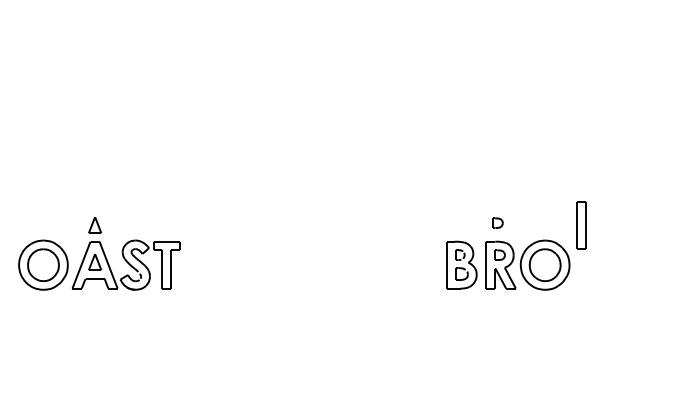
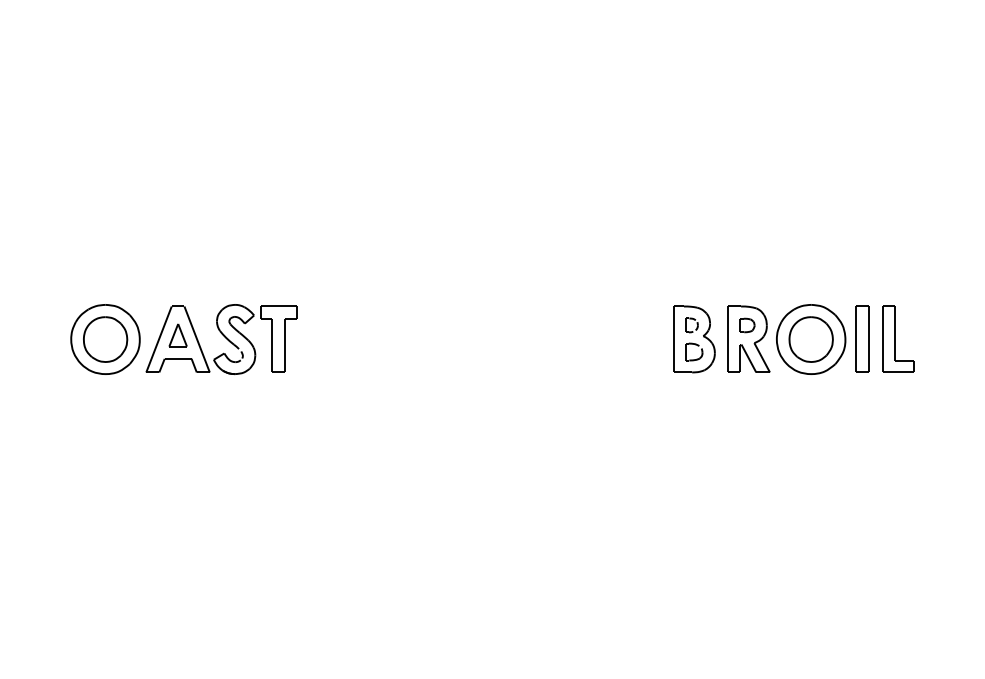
part: (497, 223) -> (744, 280), removed
part: (581, 224) -> (862, 338), moved
part: (94, 225) -> (177, 283), removed
part: (607, 264) -> (898, 338), added

